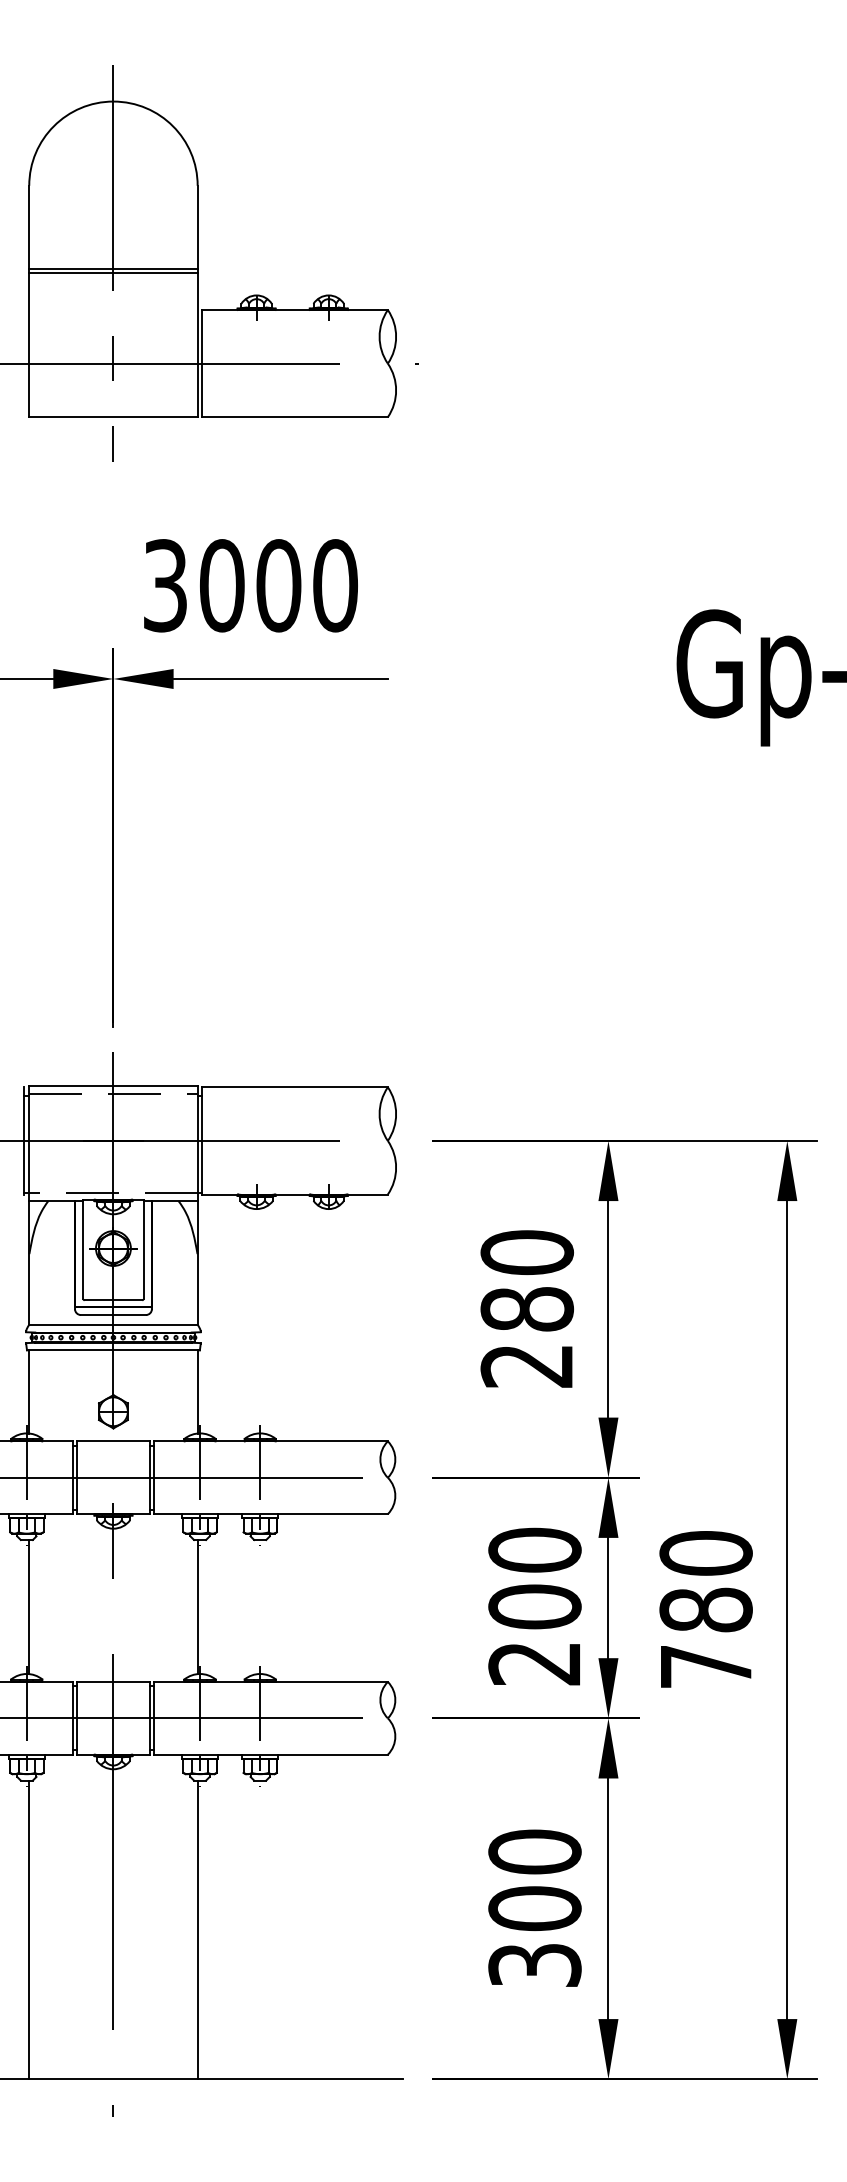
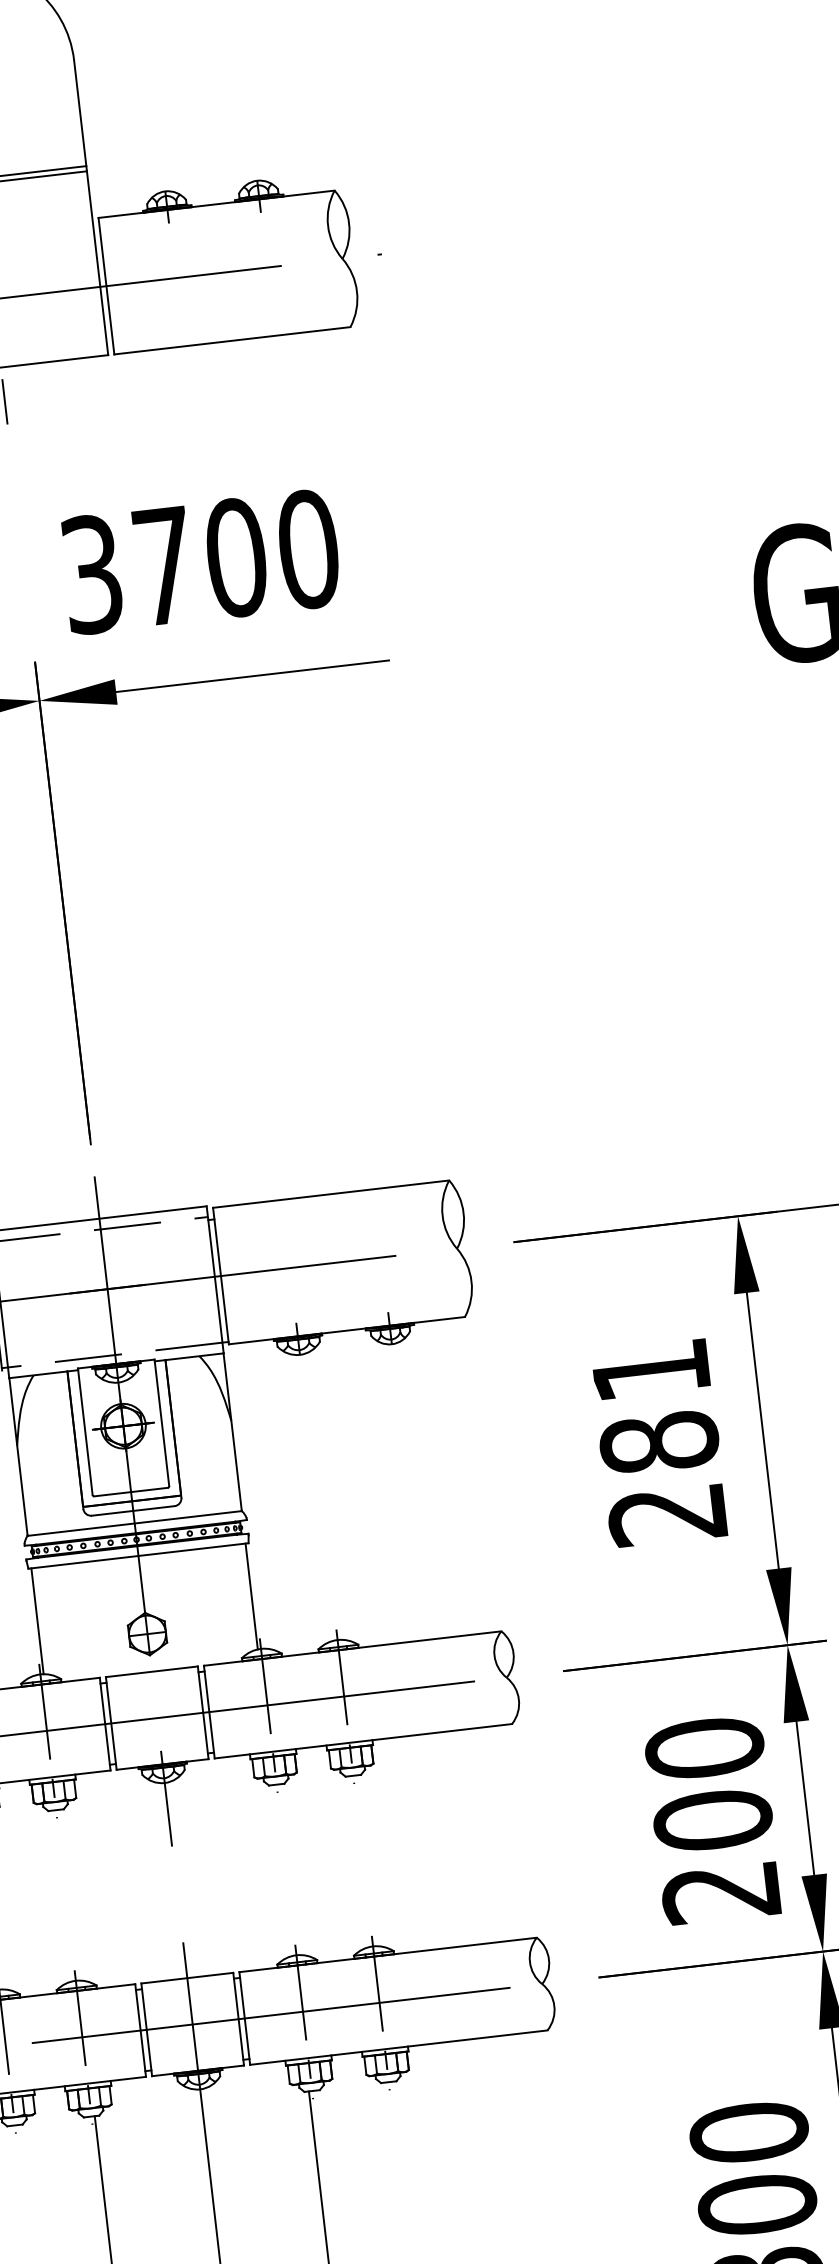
text: (222, 585) -> (164, 565), 3000 -> 3700
text: (527, 1252) -> (651, 1370), 280 -> 281
line: (29, 1607) -> (69, 1895), removed
line: (197, 1607) -> (283, 1870), removed

